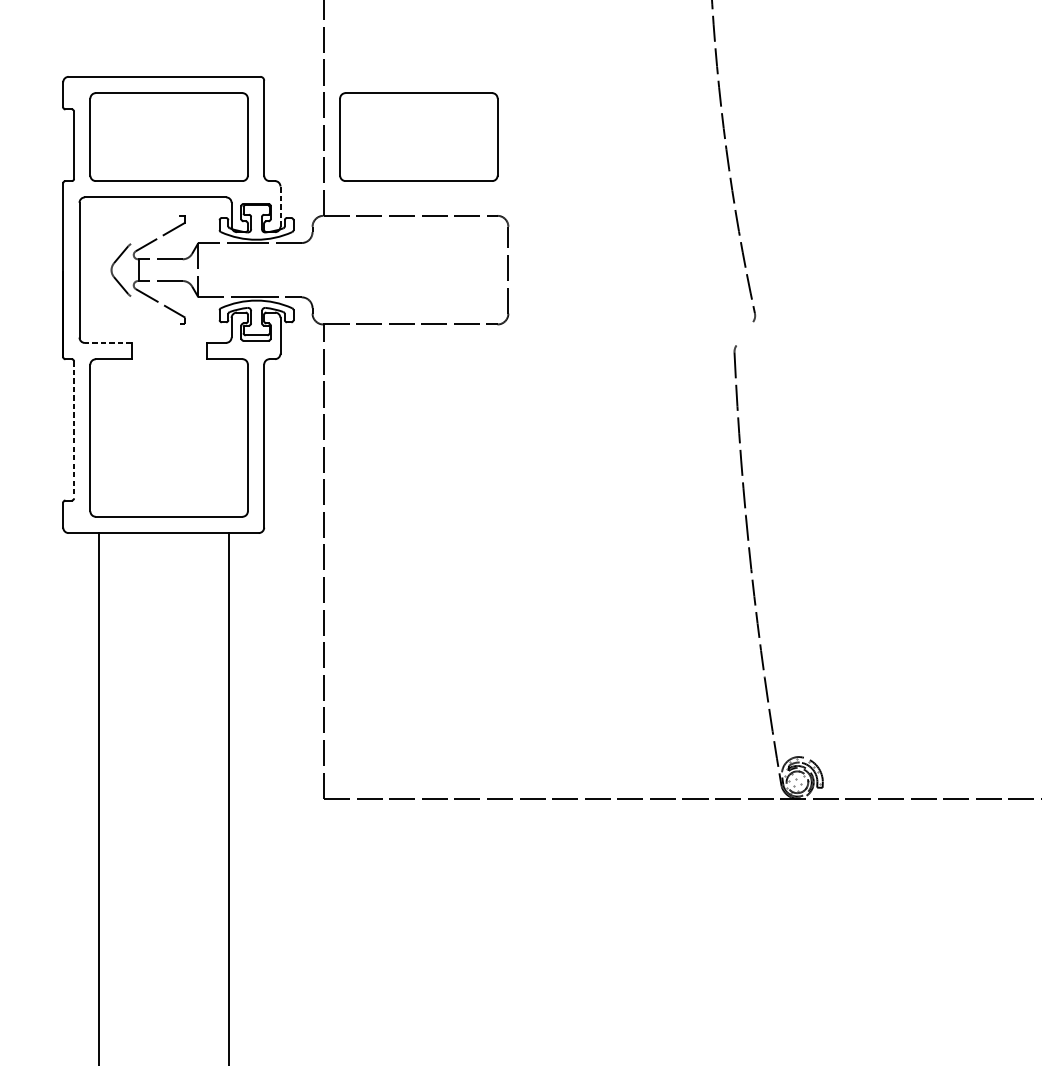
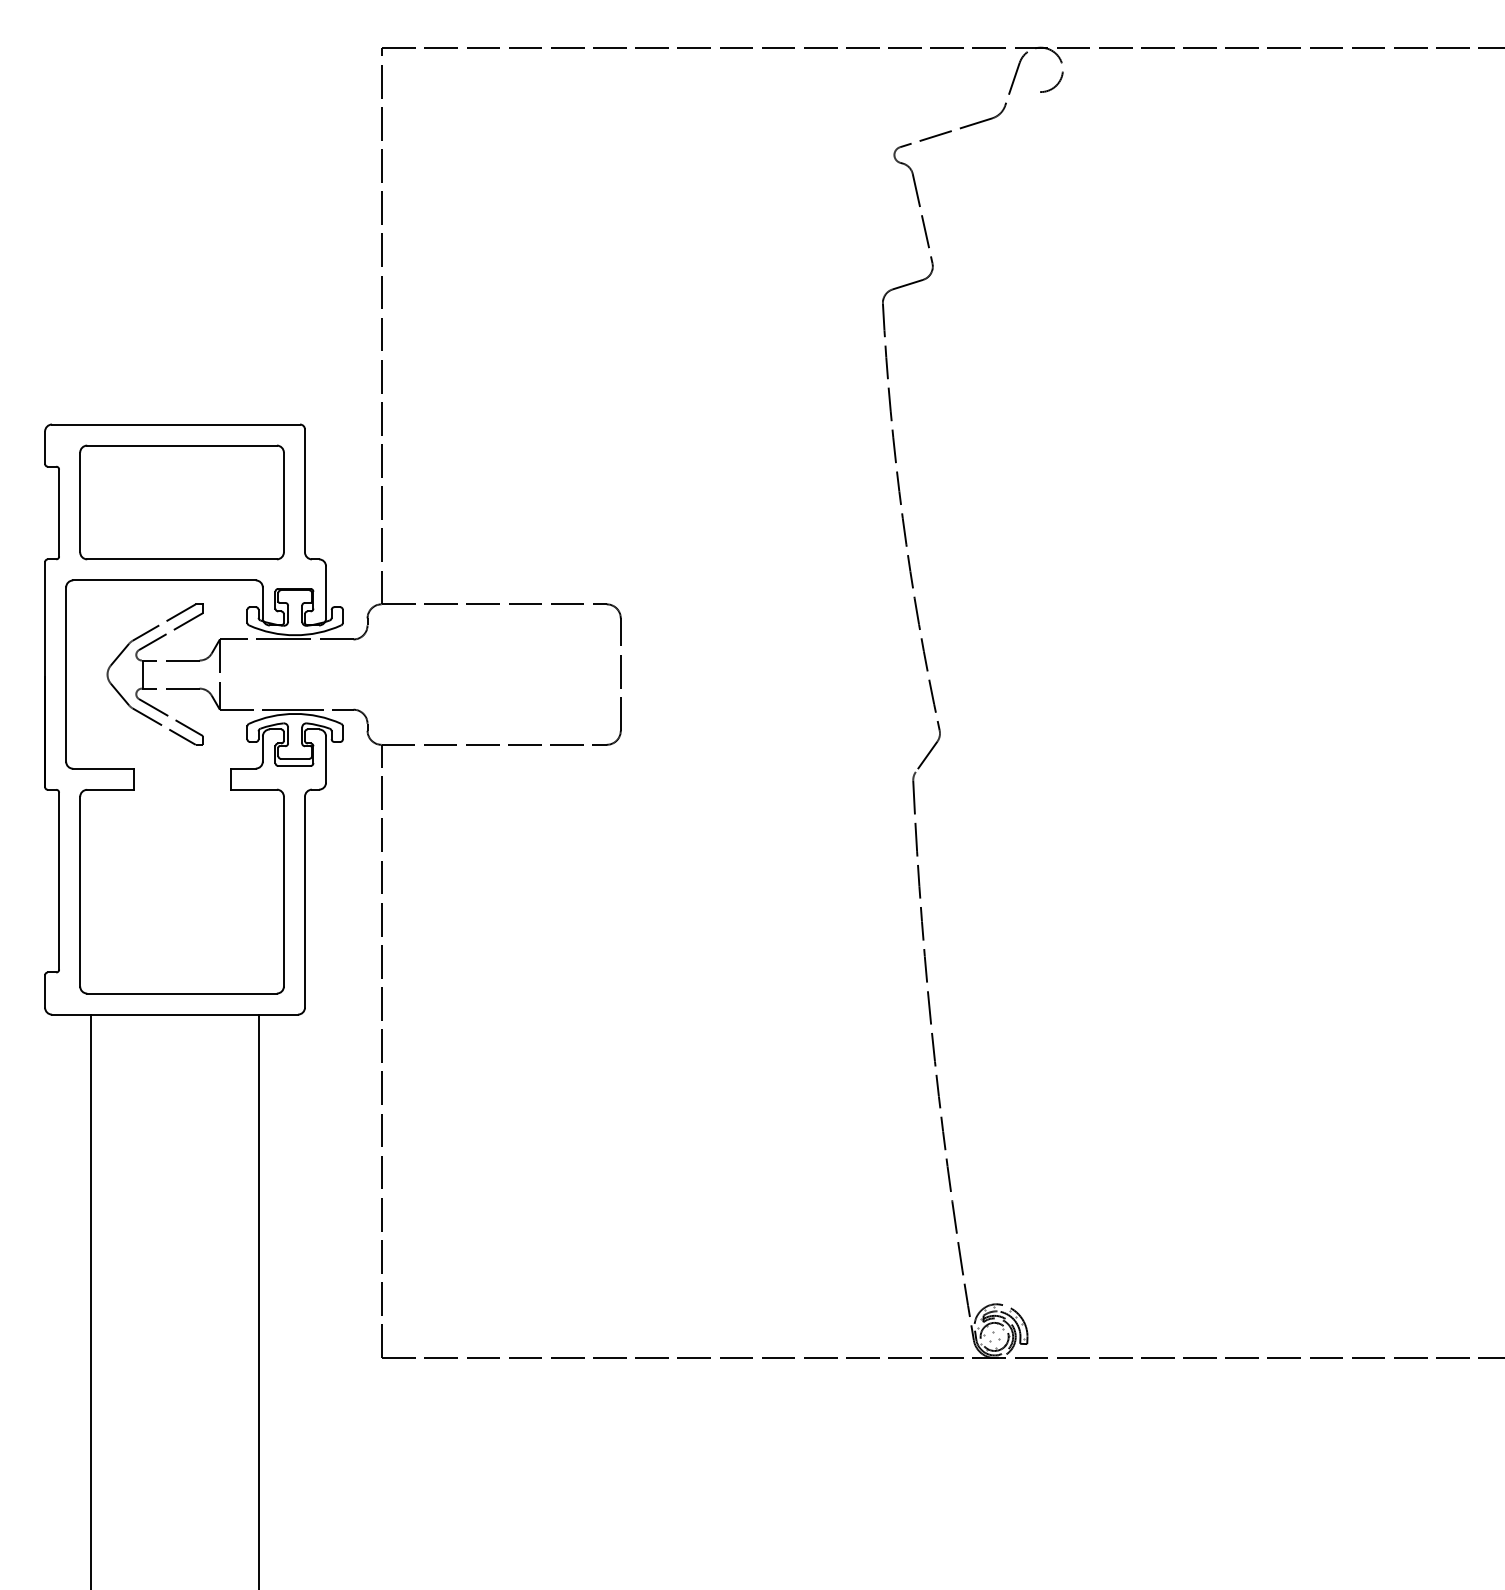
part: (418, 137) -> (504, 502), removed
line: (280, 205) -> (326, 591), dashed -> solid
line: (154, 229) -> (163, 622), added
line: (154, 310) -> (163, 726), added
line: (744, 333) -> (926, 756), added
line: (107, 342) -> (102, 768), dashed -> solid
line: (74, 430) -> (59, 881), dashed -> solid

